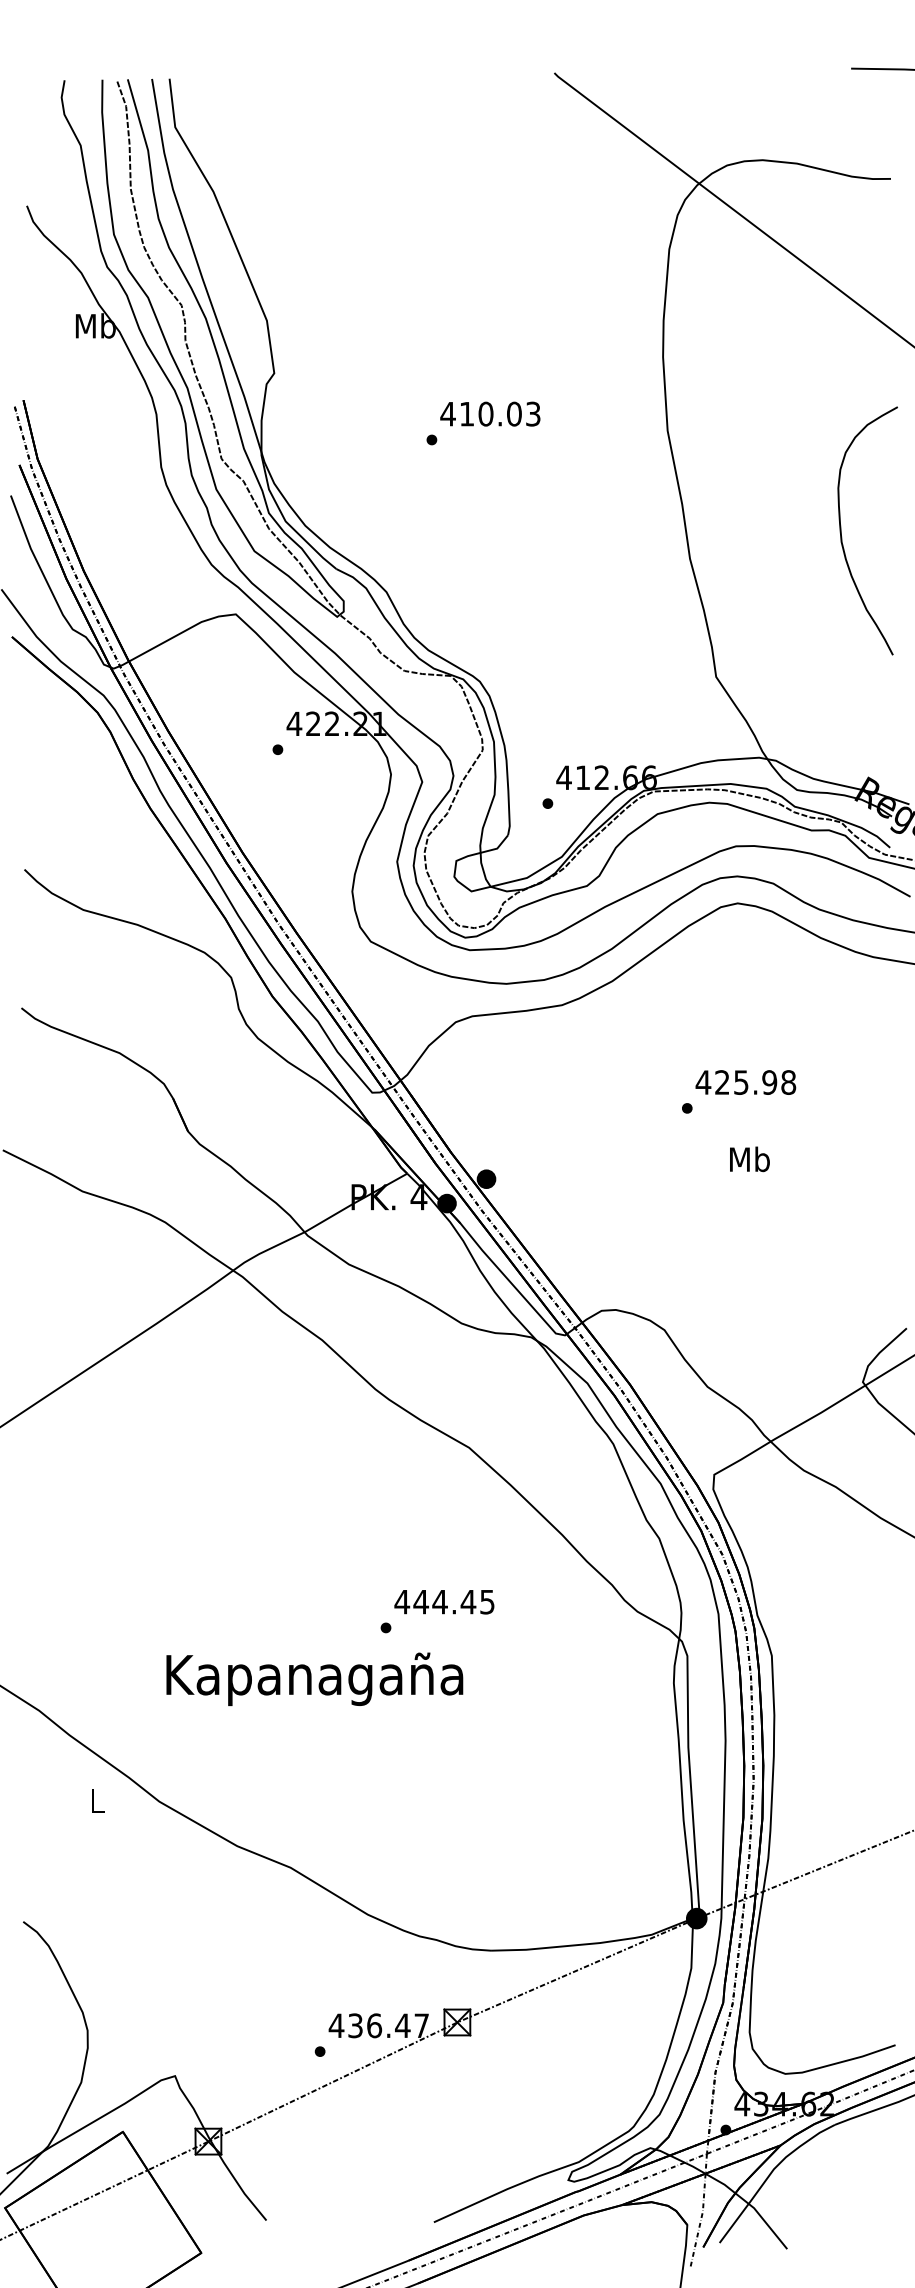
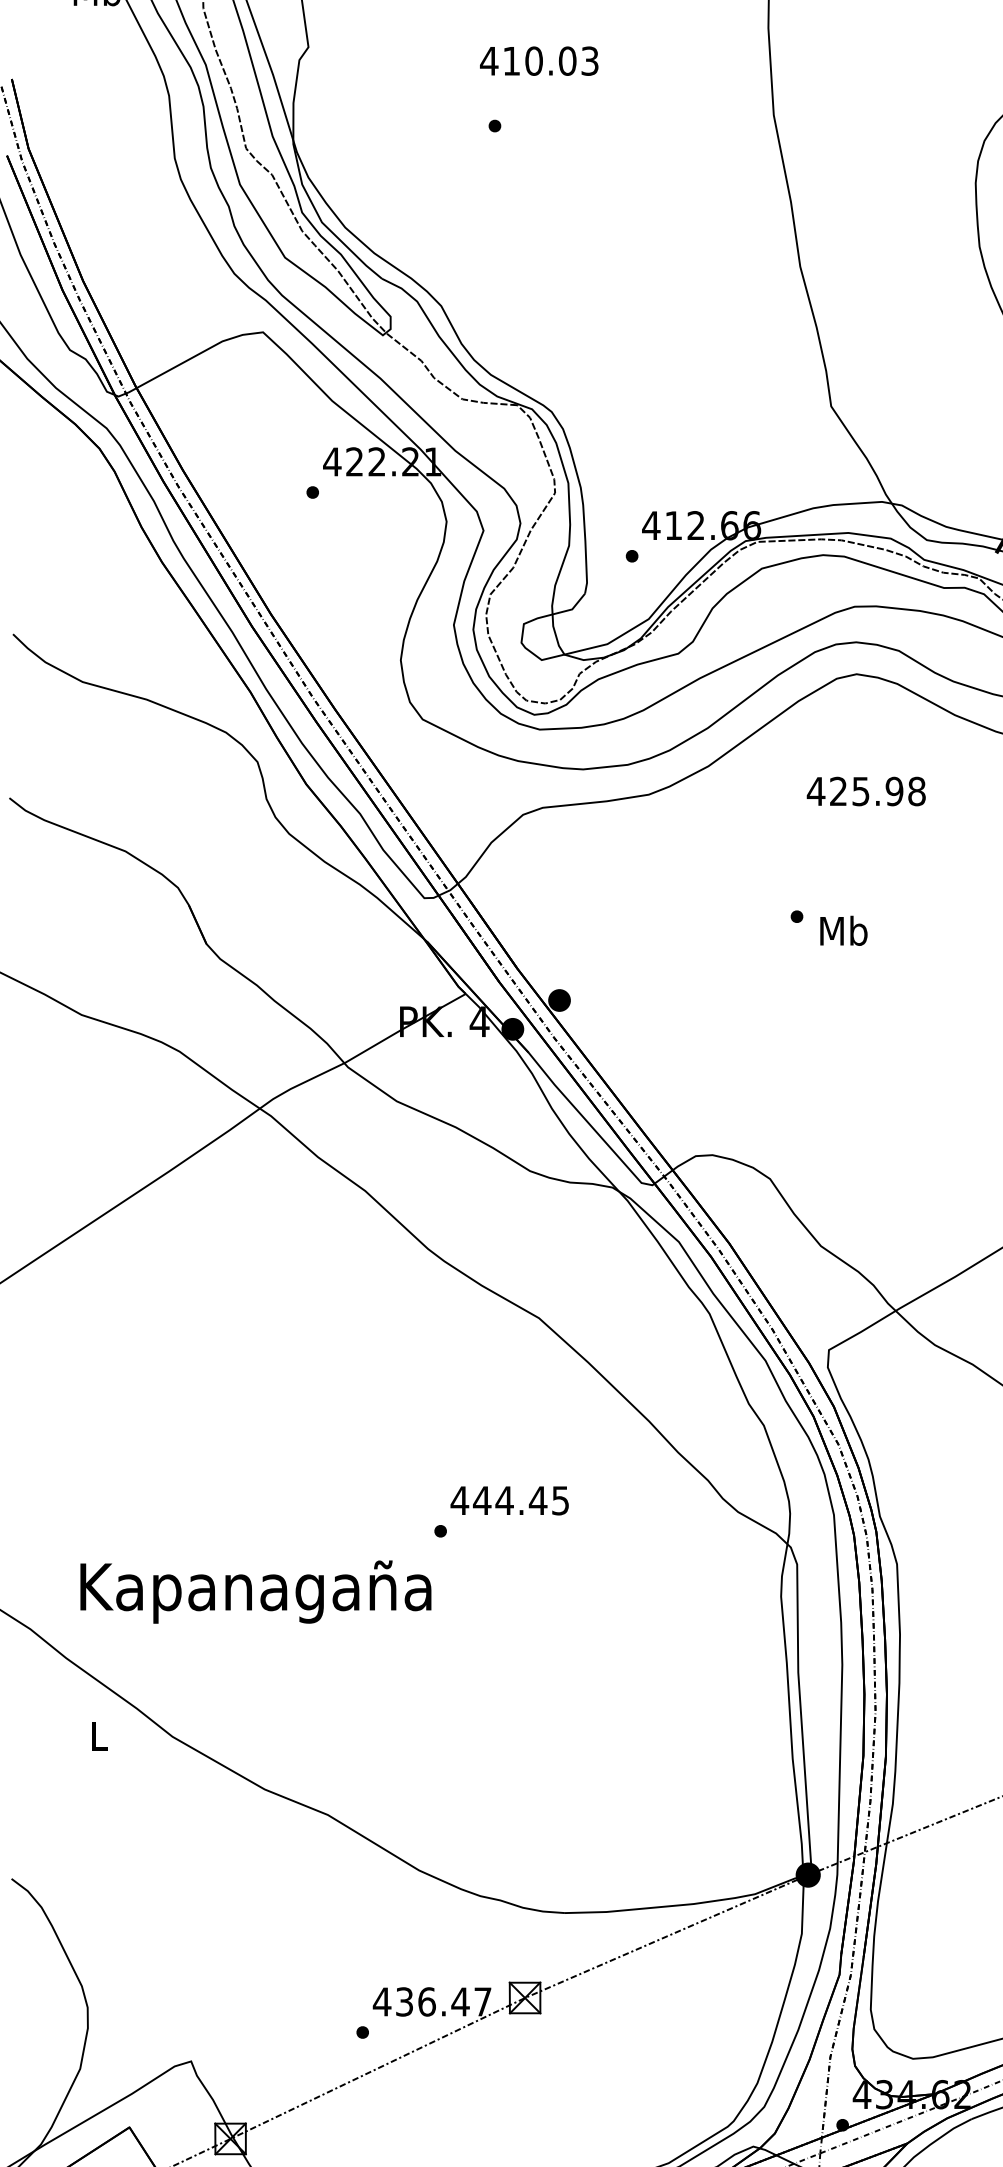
text: (490, 413) -> (539, 60), moved
text: (745, 1082) -> (865, 791), moved
text: (749, 1159) -> (843, 931), moved
text: (314, 1678) -> (255, 1591), moved

